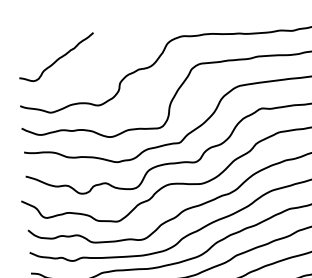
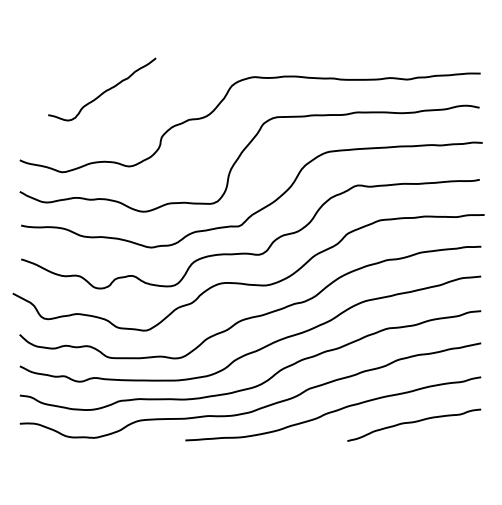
curve: (57, 58) -> (103, 91), moved

